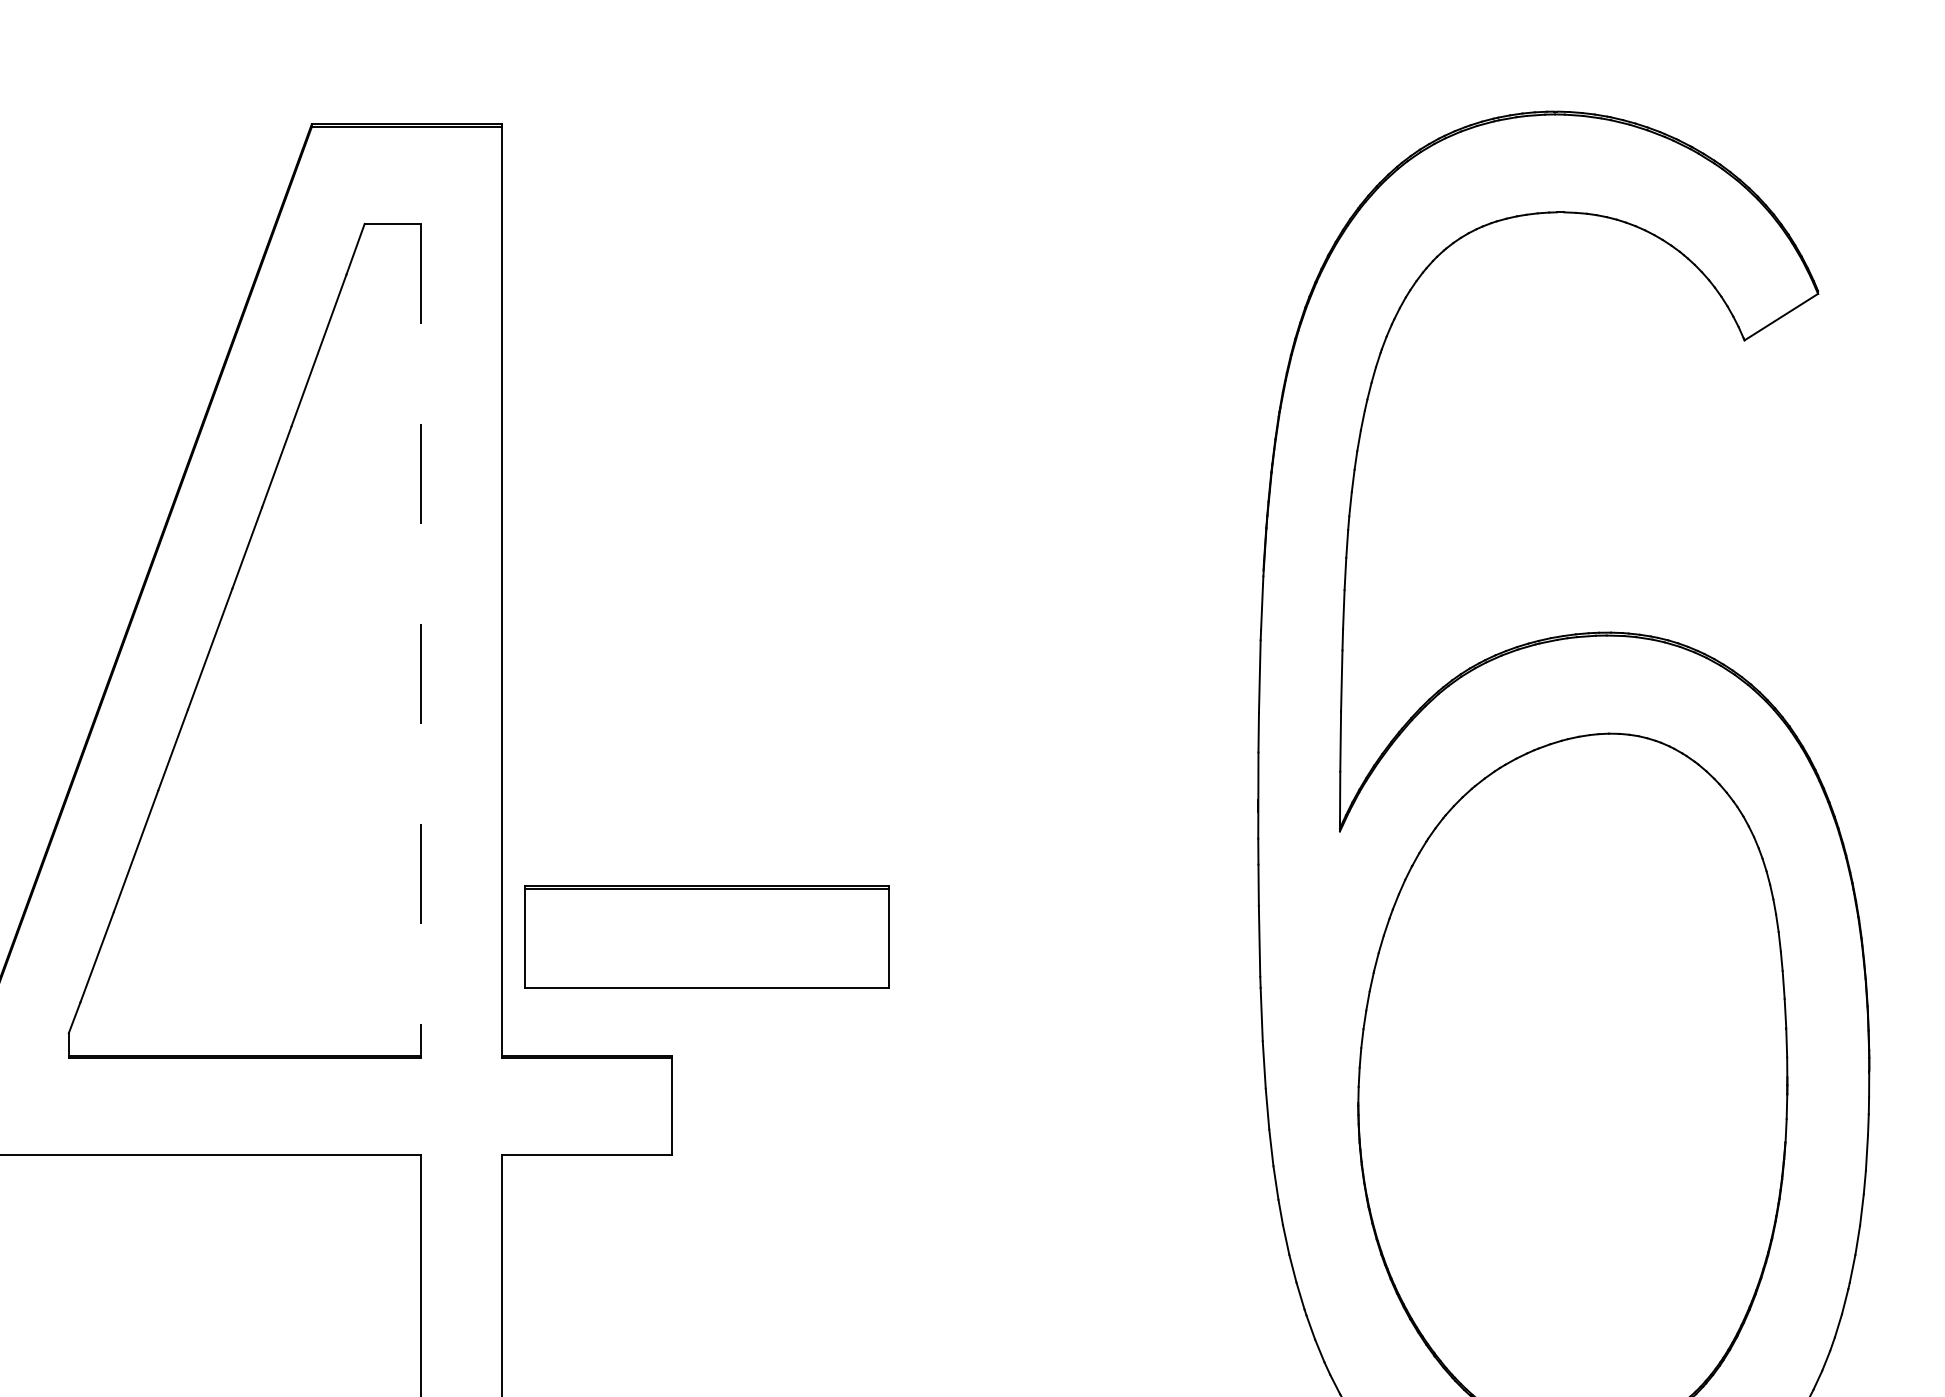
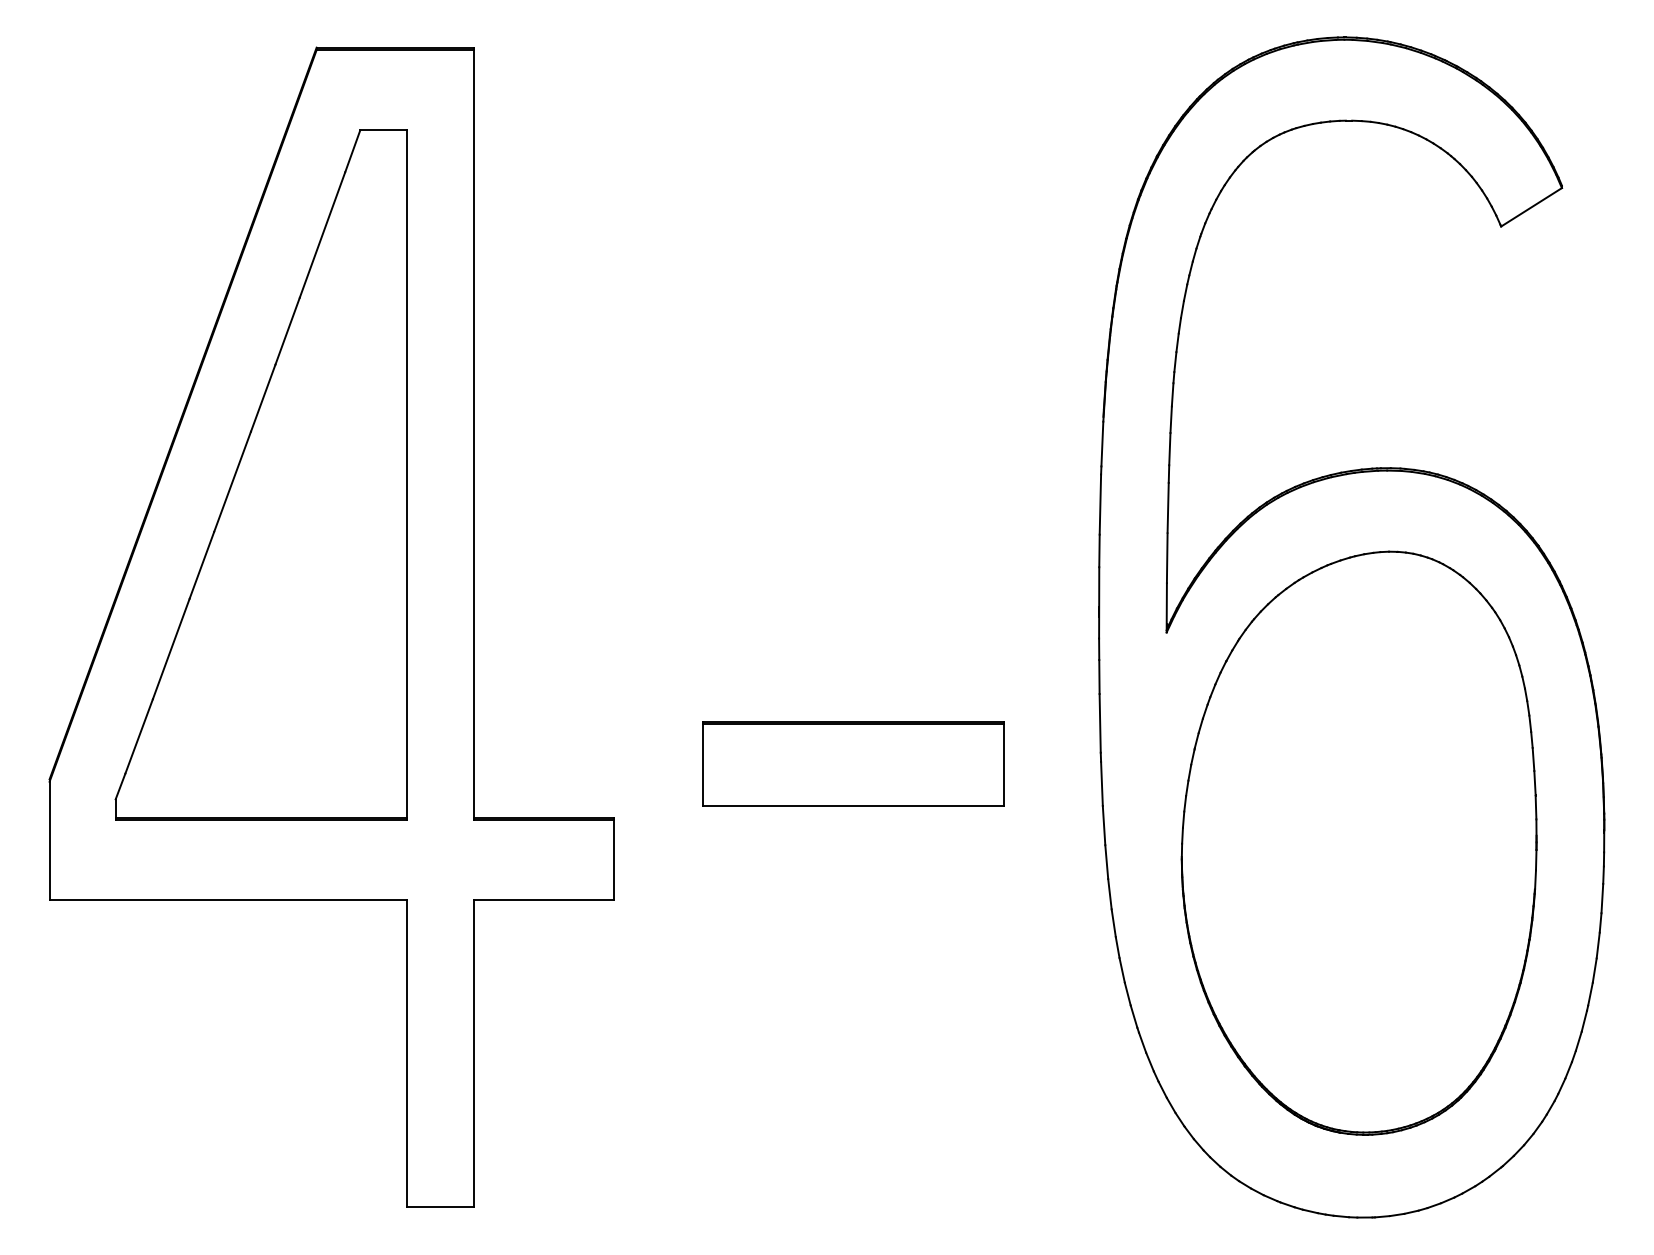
line: (420, 641) -> (406, 475), dashed -> solid
part: (707, 936) -> (853, 763), moved

